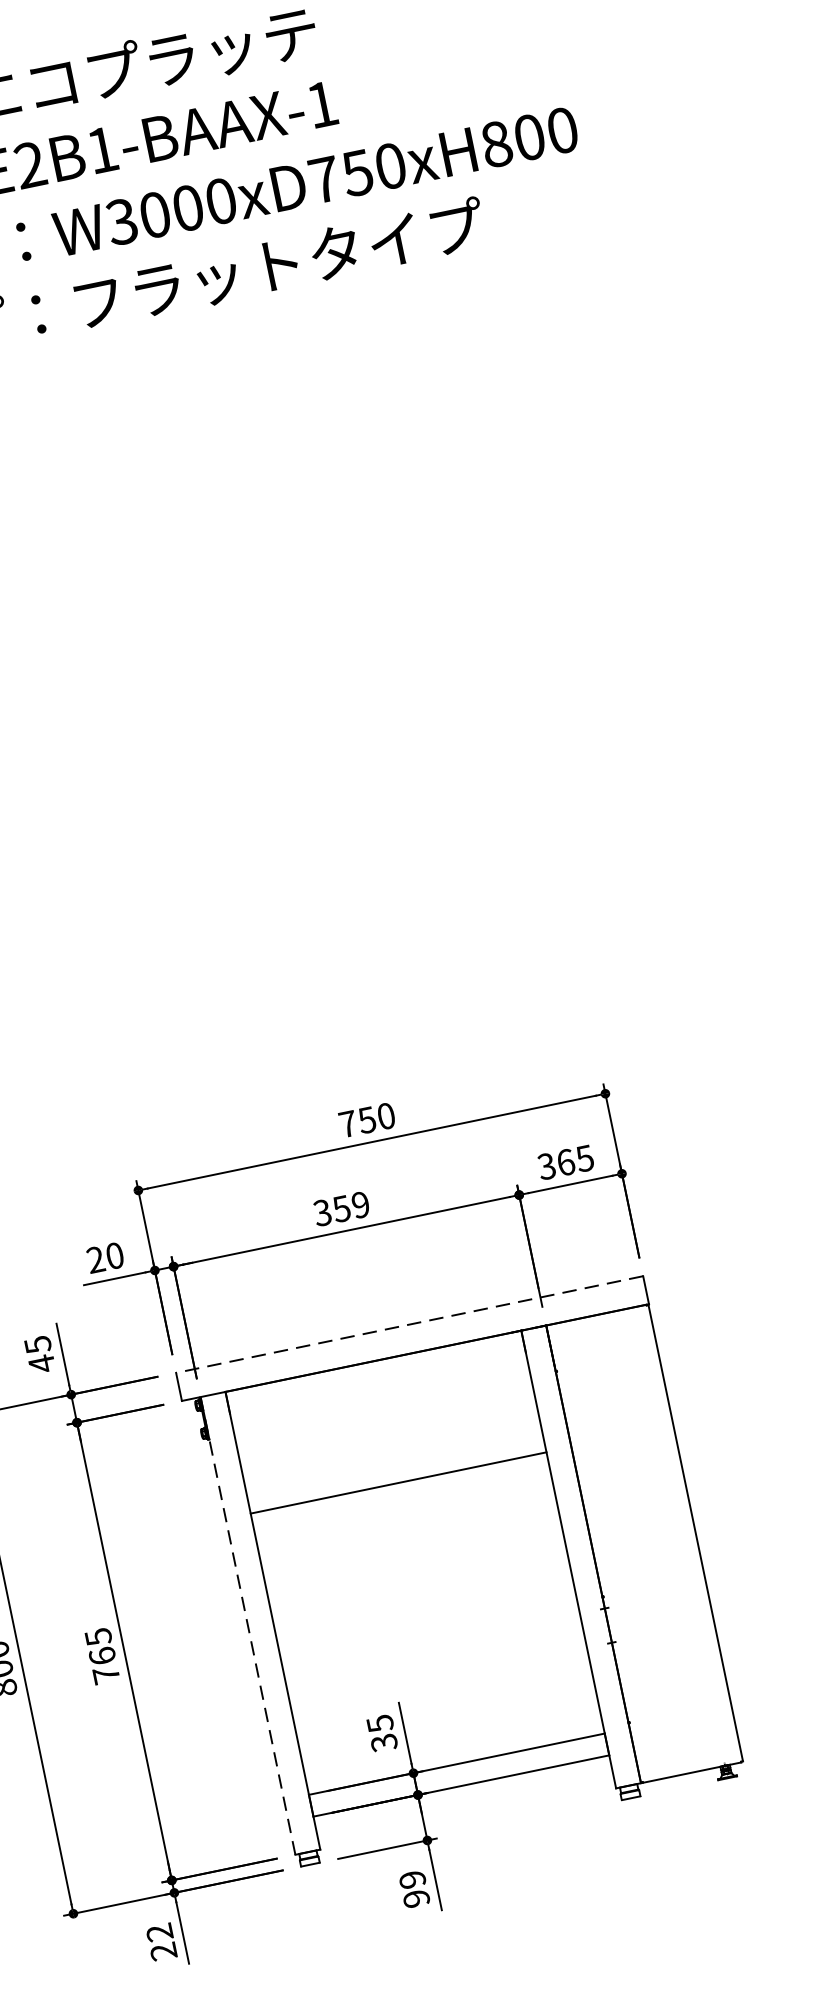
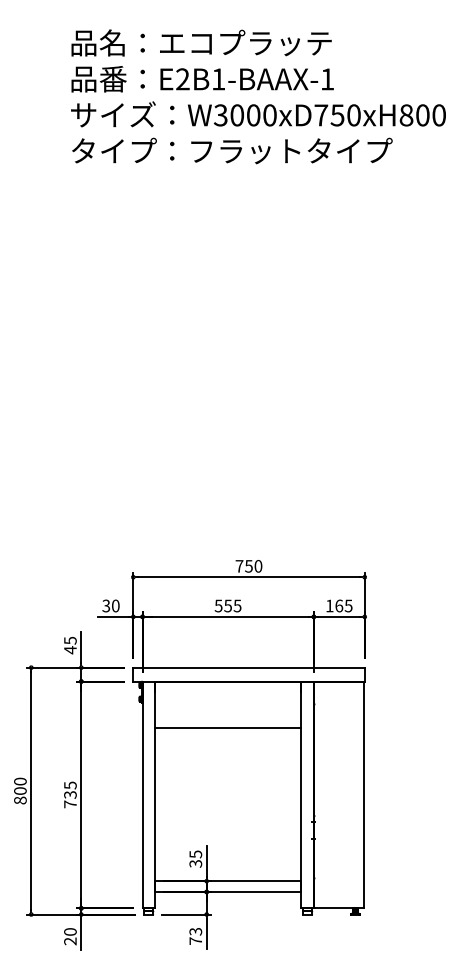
text: (546, 1165) -> (329, 605), 365 -> 165
text: (342, 1207) -> (228, 605), 359 -> 555
text: (96, 1260) -> (106, 606), 20 -> 30
line: (410, 1324) -> (249, 667), dashed -> solid
line: (397, 1482) -> (227, 727), moved
line: (248, 1627) -> (142, 795), dashed -> solid
text: (102, 1655) -> (70, 794), 765 -> 735
text: (414, 1889) -> (195, 936), 99 -> 73
text: (159, 1931) -> (70, 931), 22 -> 20

